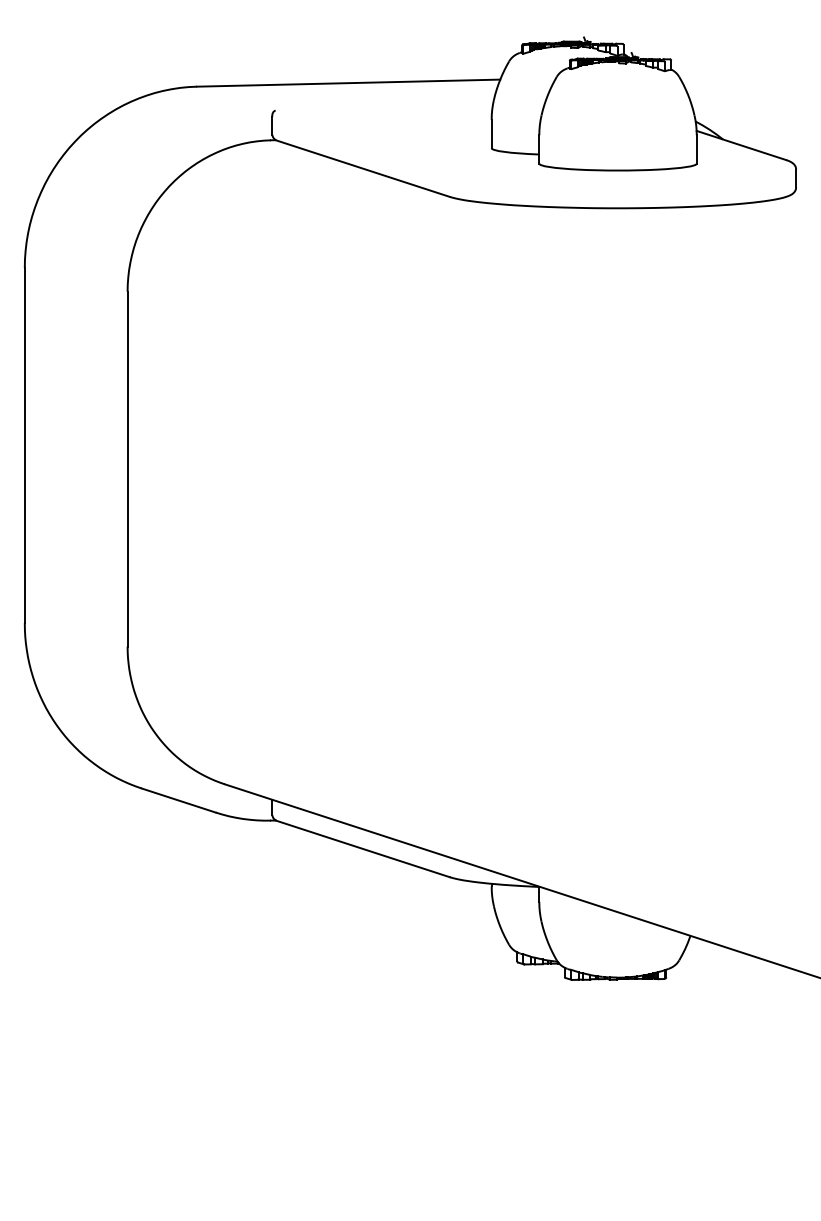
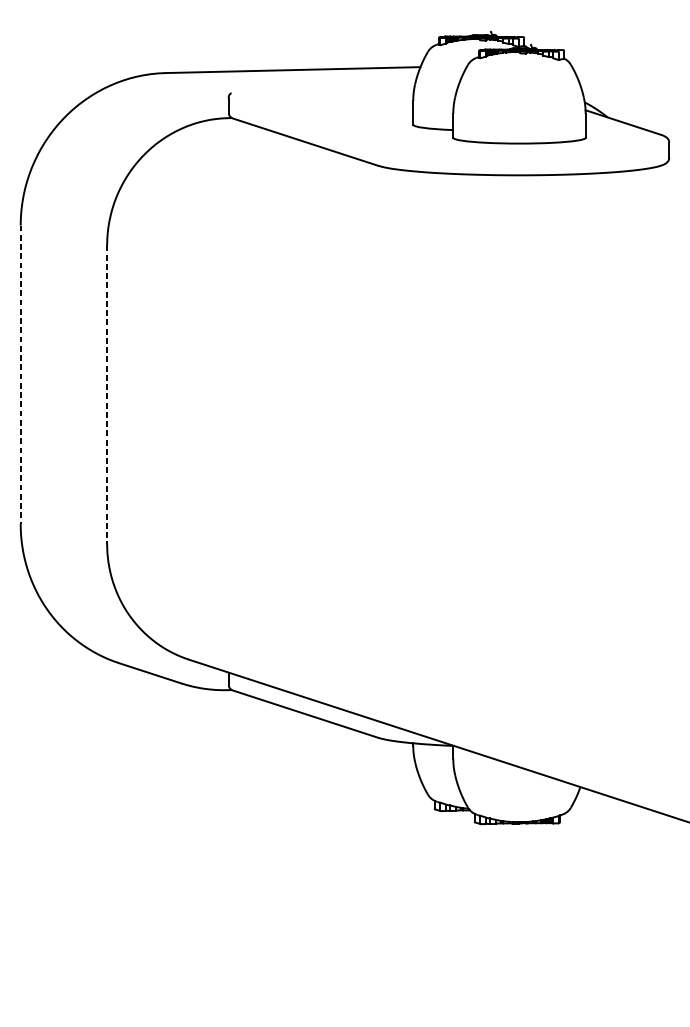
line: (24, 446) -> (20, 375), solid -> dashed
line: (127, 469) -> (107, 394), solid -> dashed

